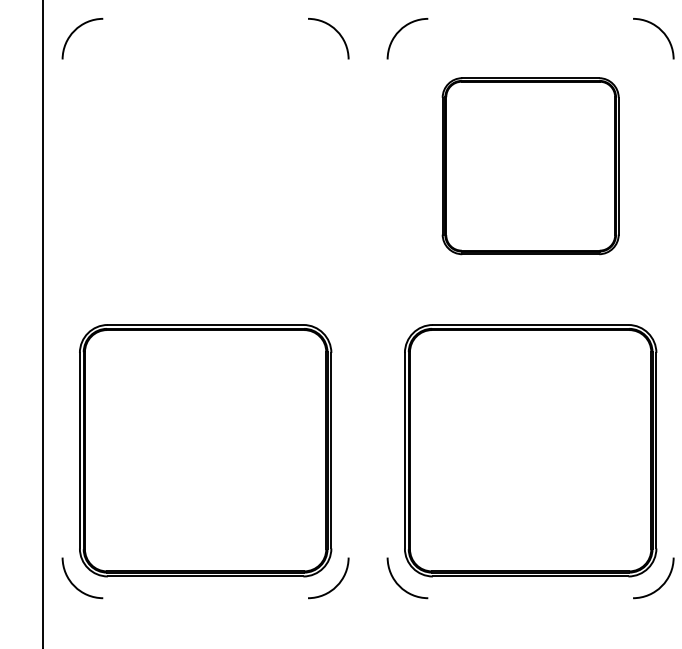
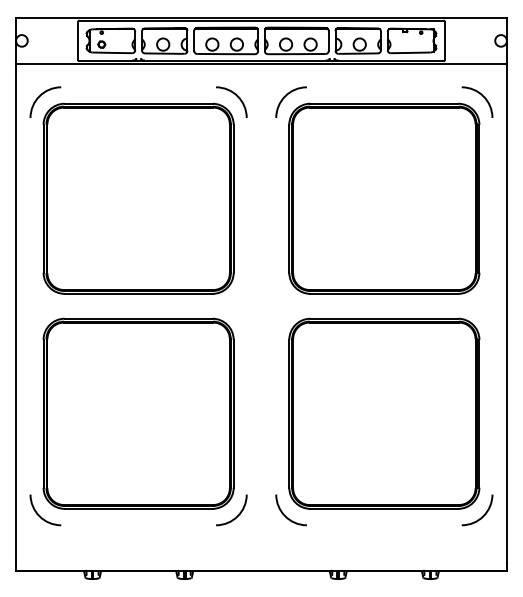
part: (205, 165) -> (138, 198), added
part: (530, 165) -> (384, 198), size x1.43

